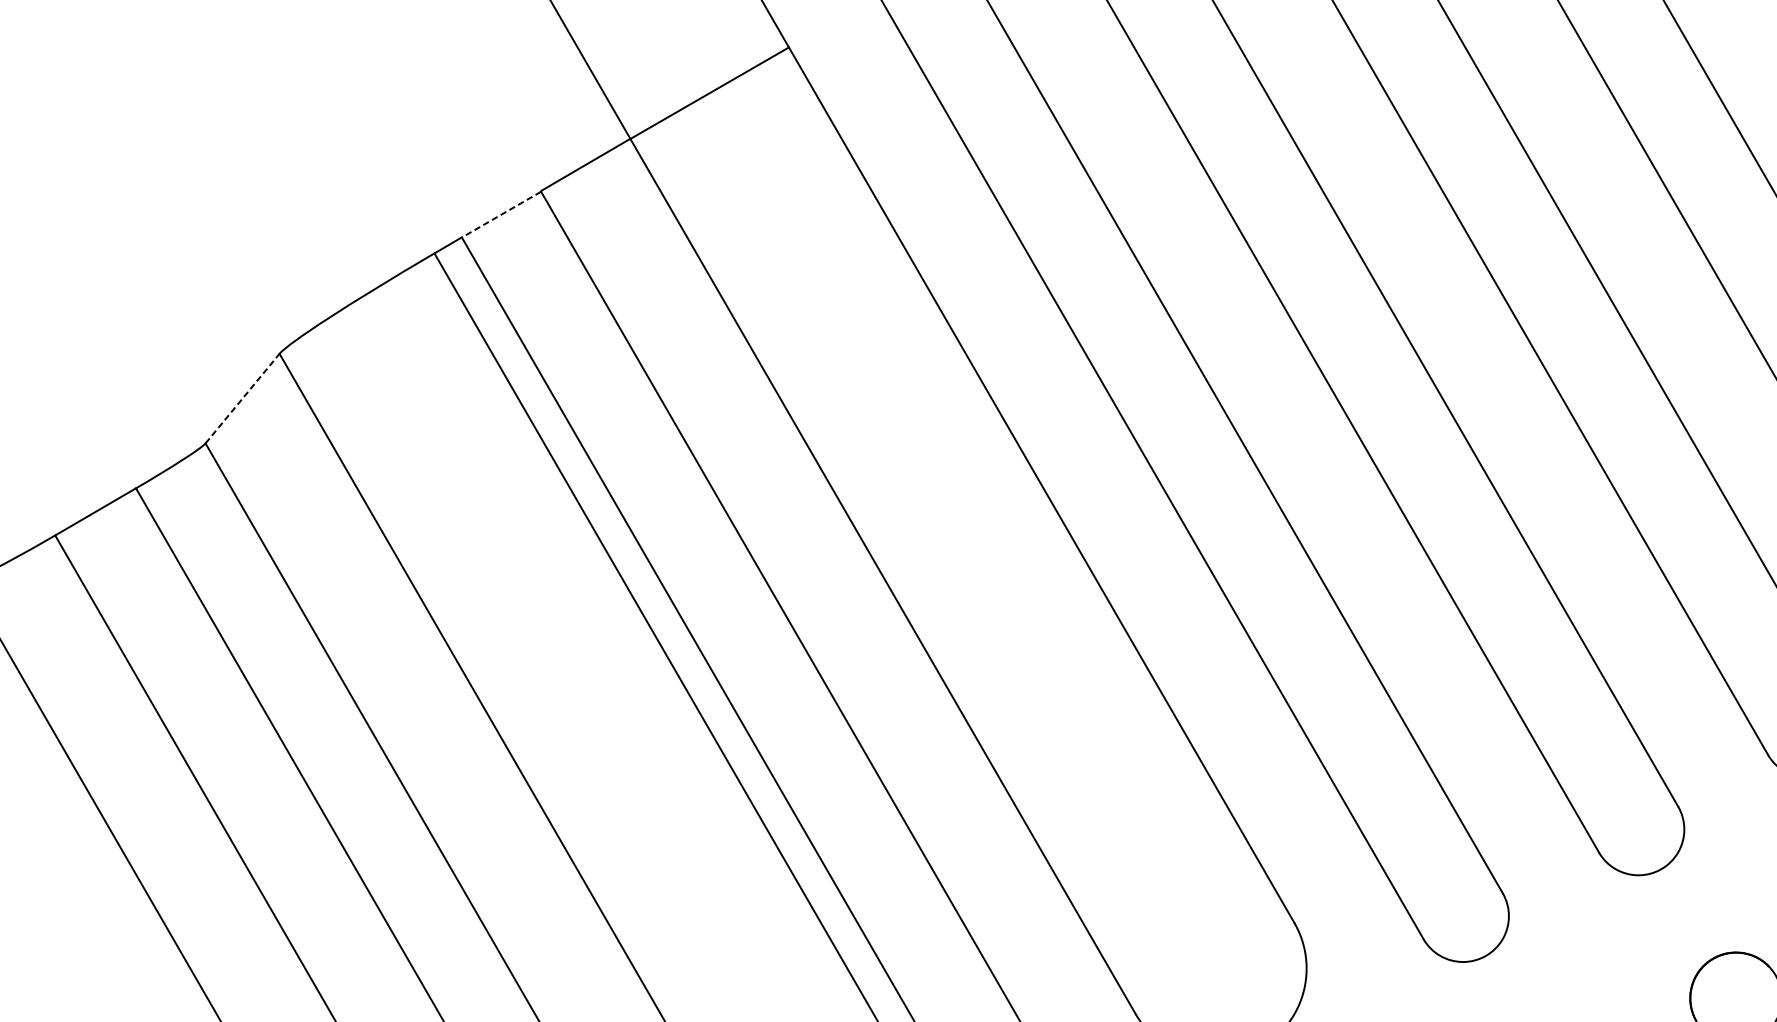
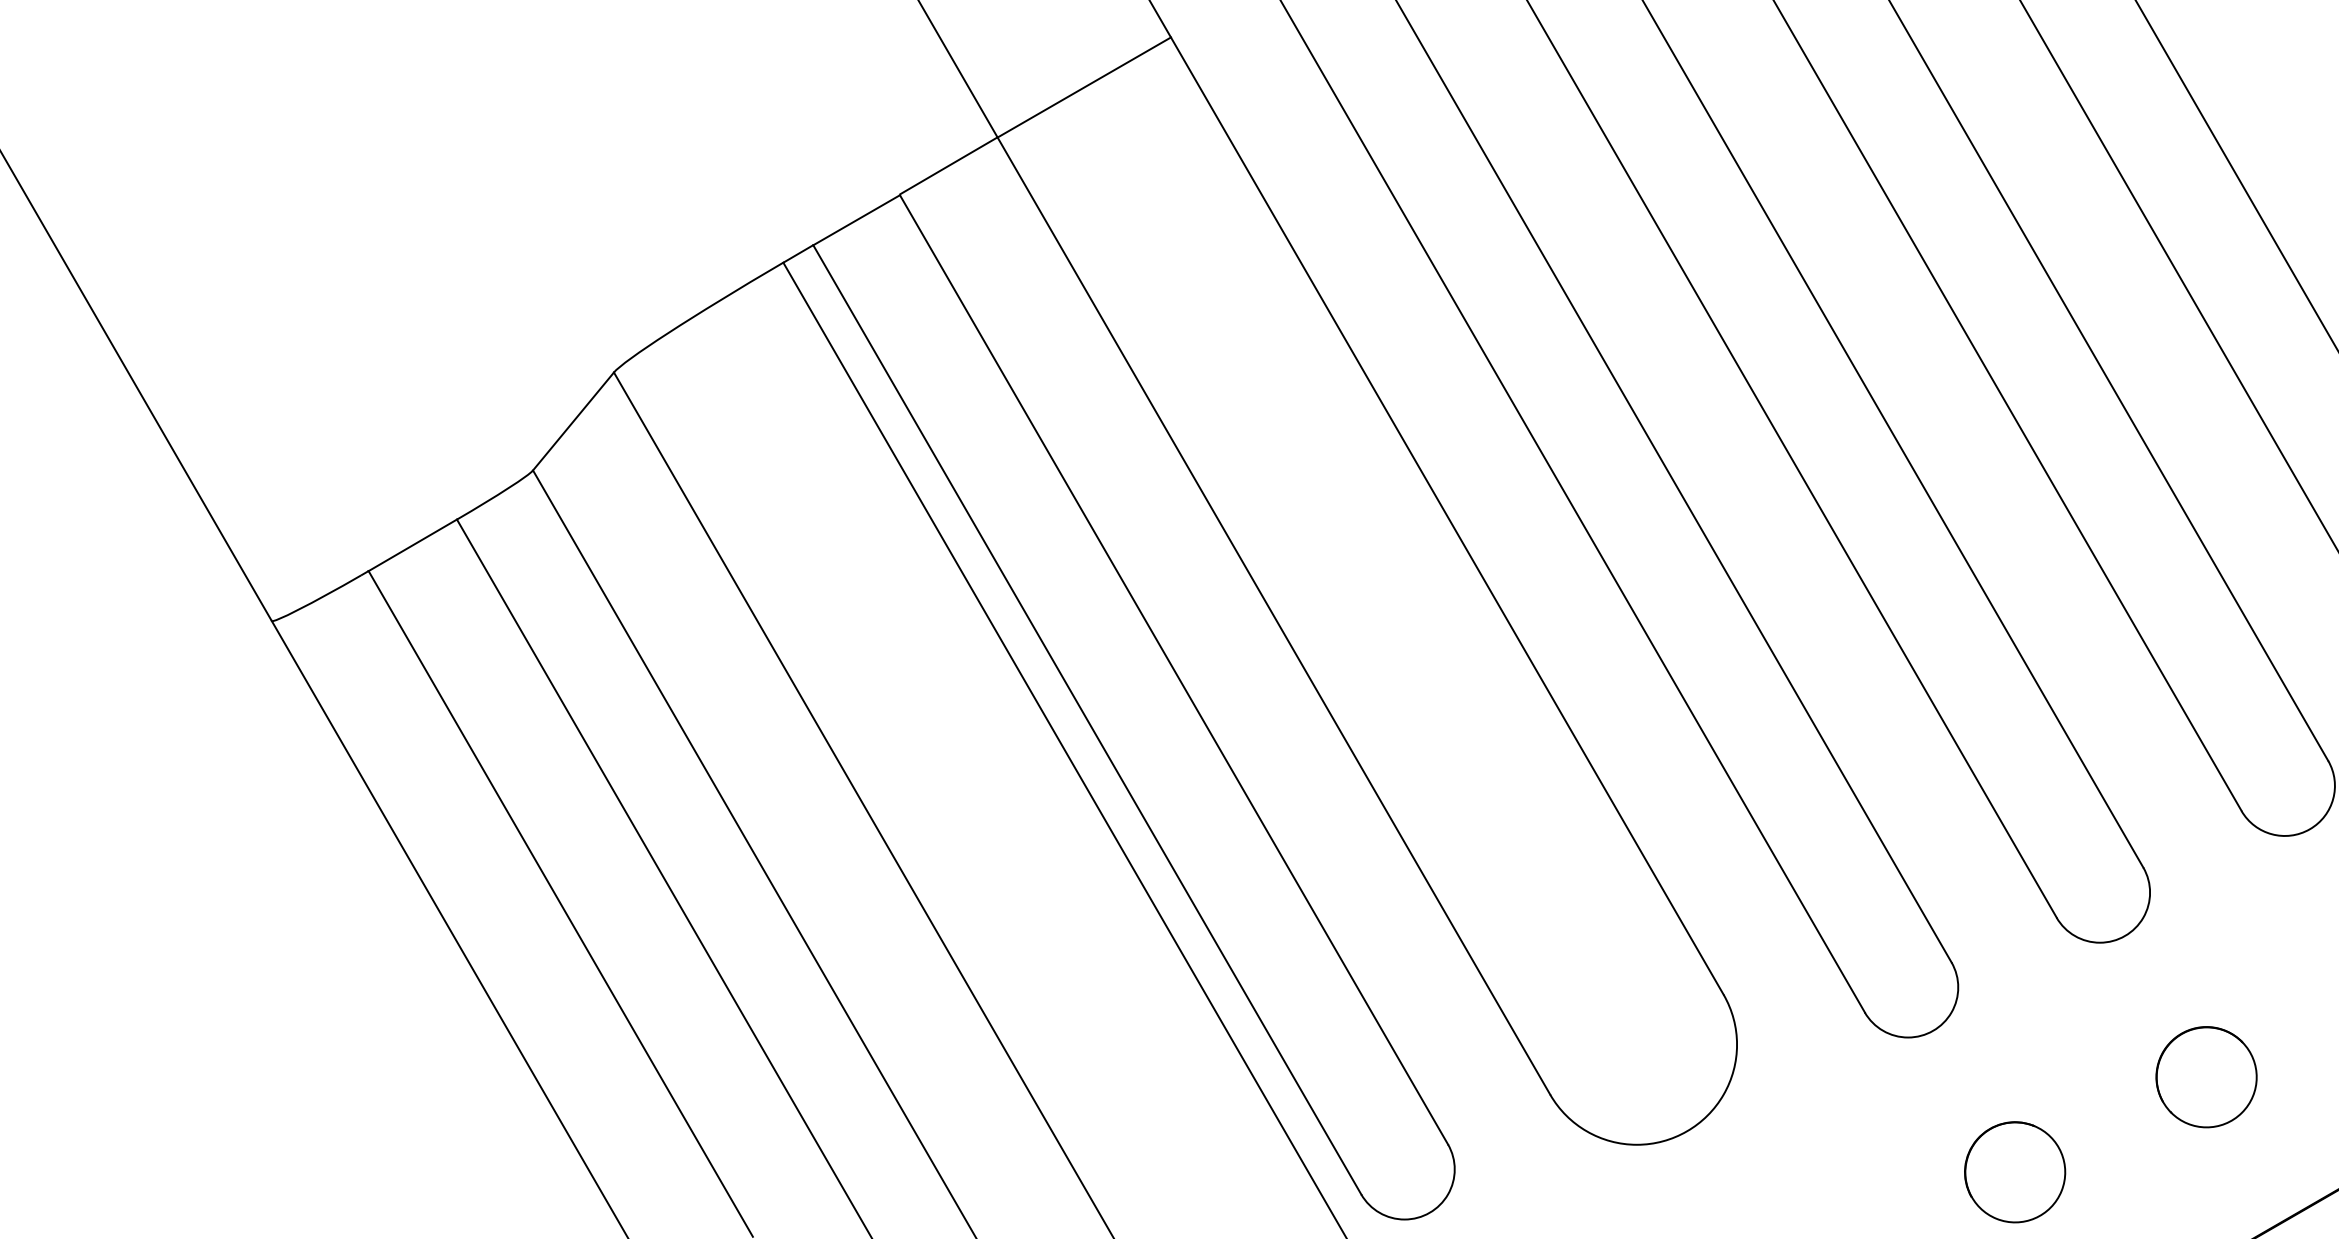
line: (501, 214) -> (856, 220), dashed -> solid
line: (242, 398) -> (573, 421), dashed -> solid

